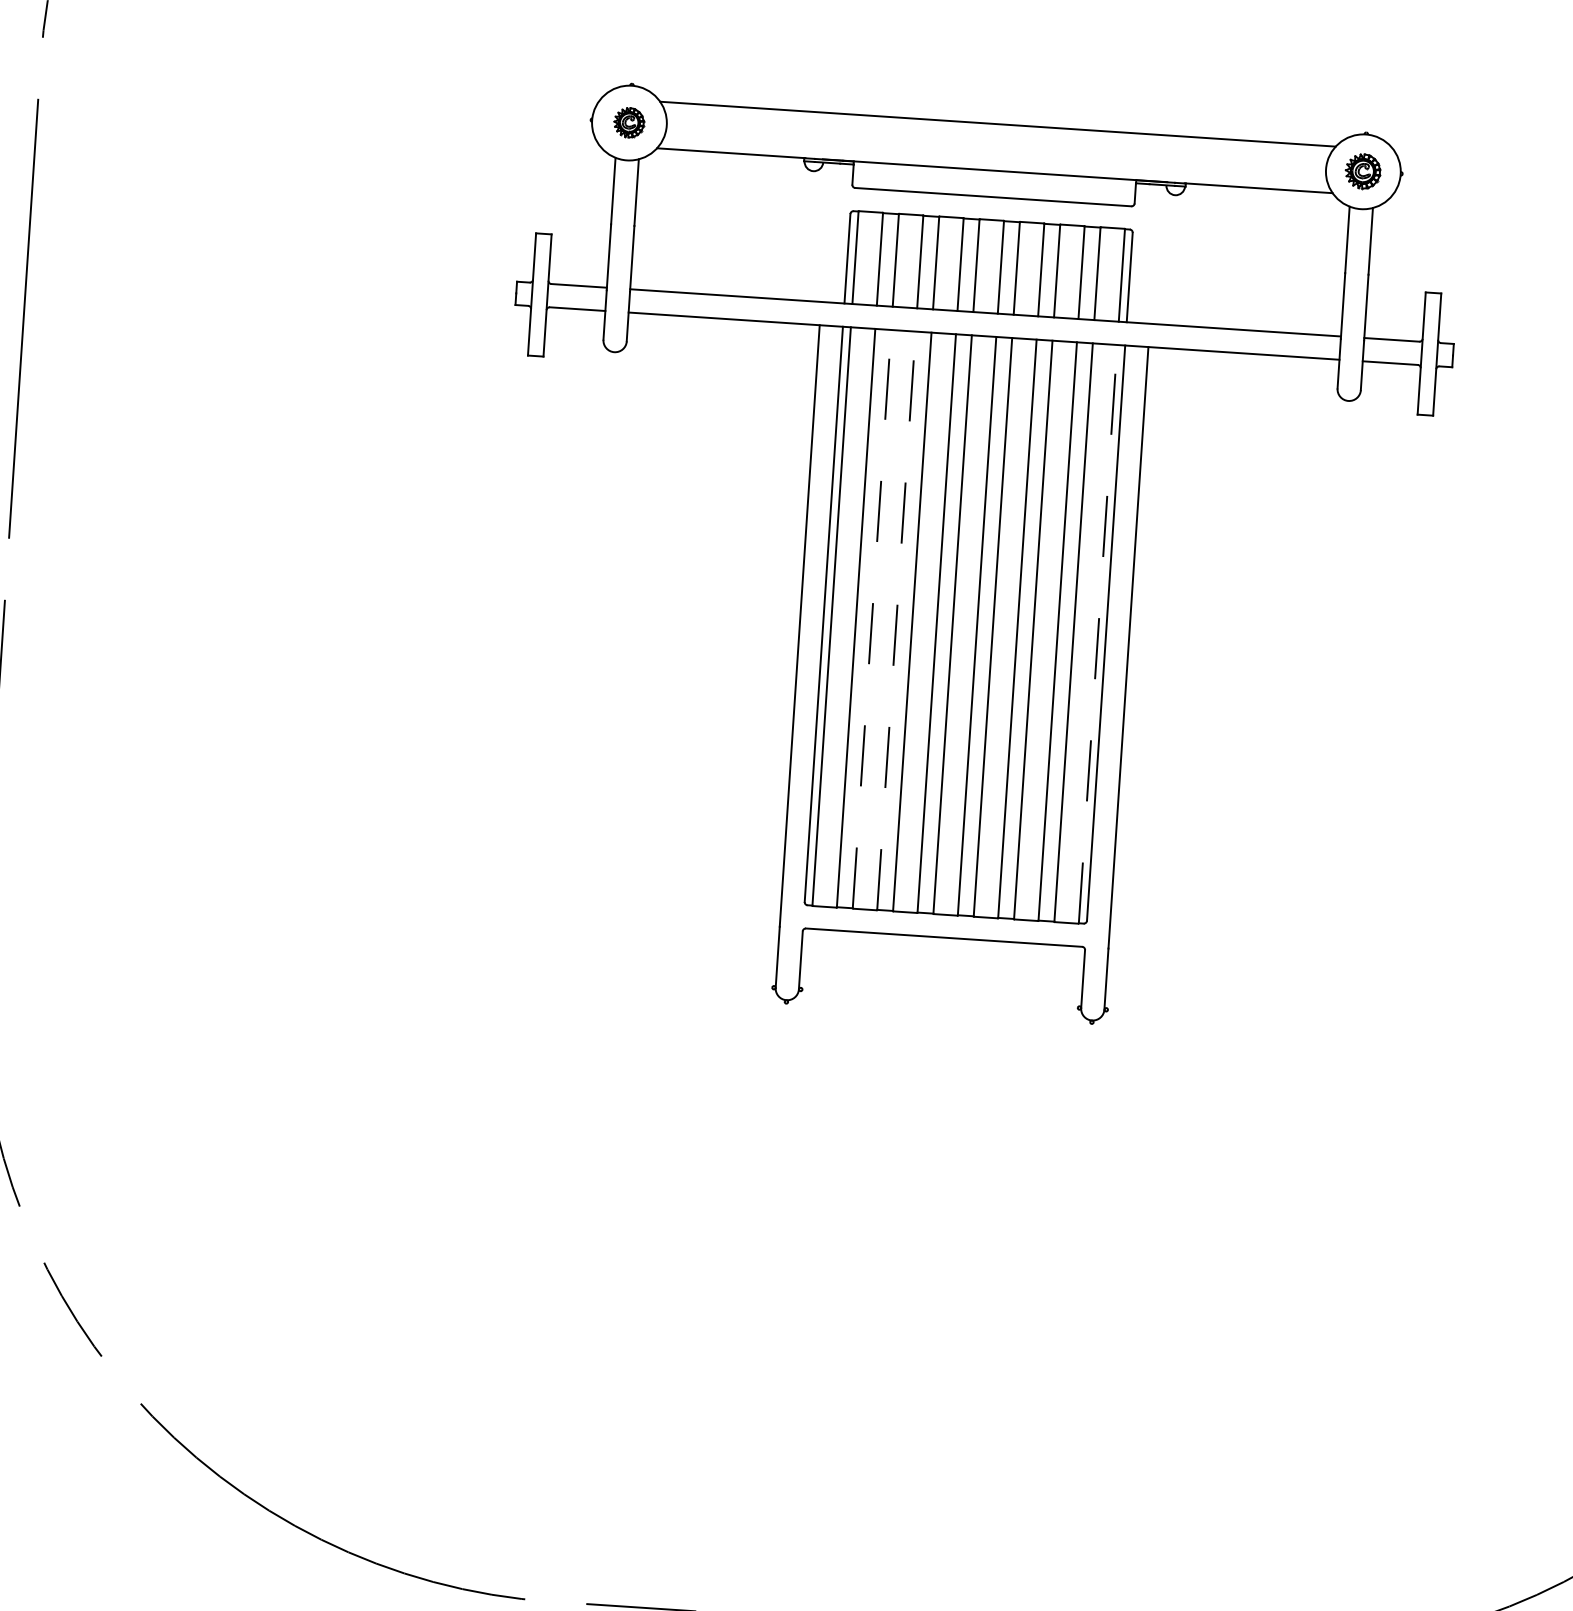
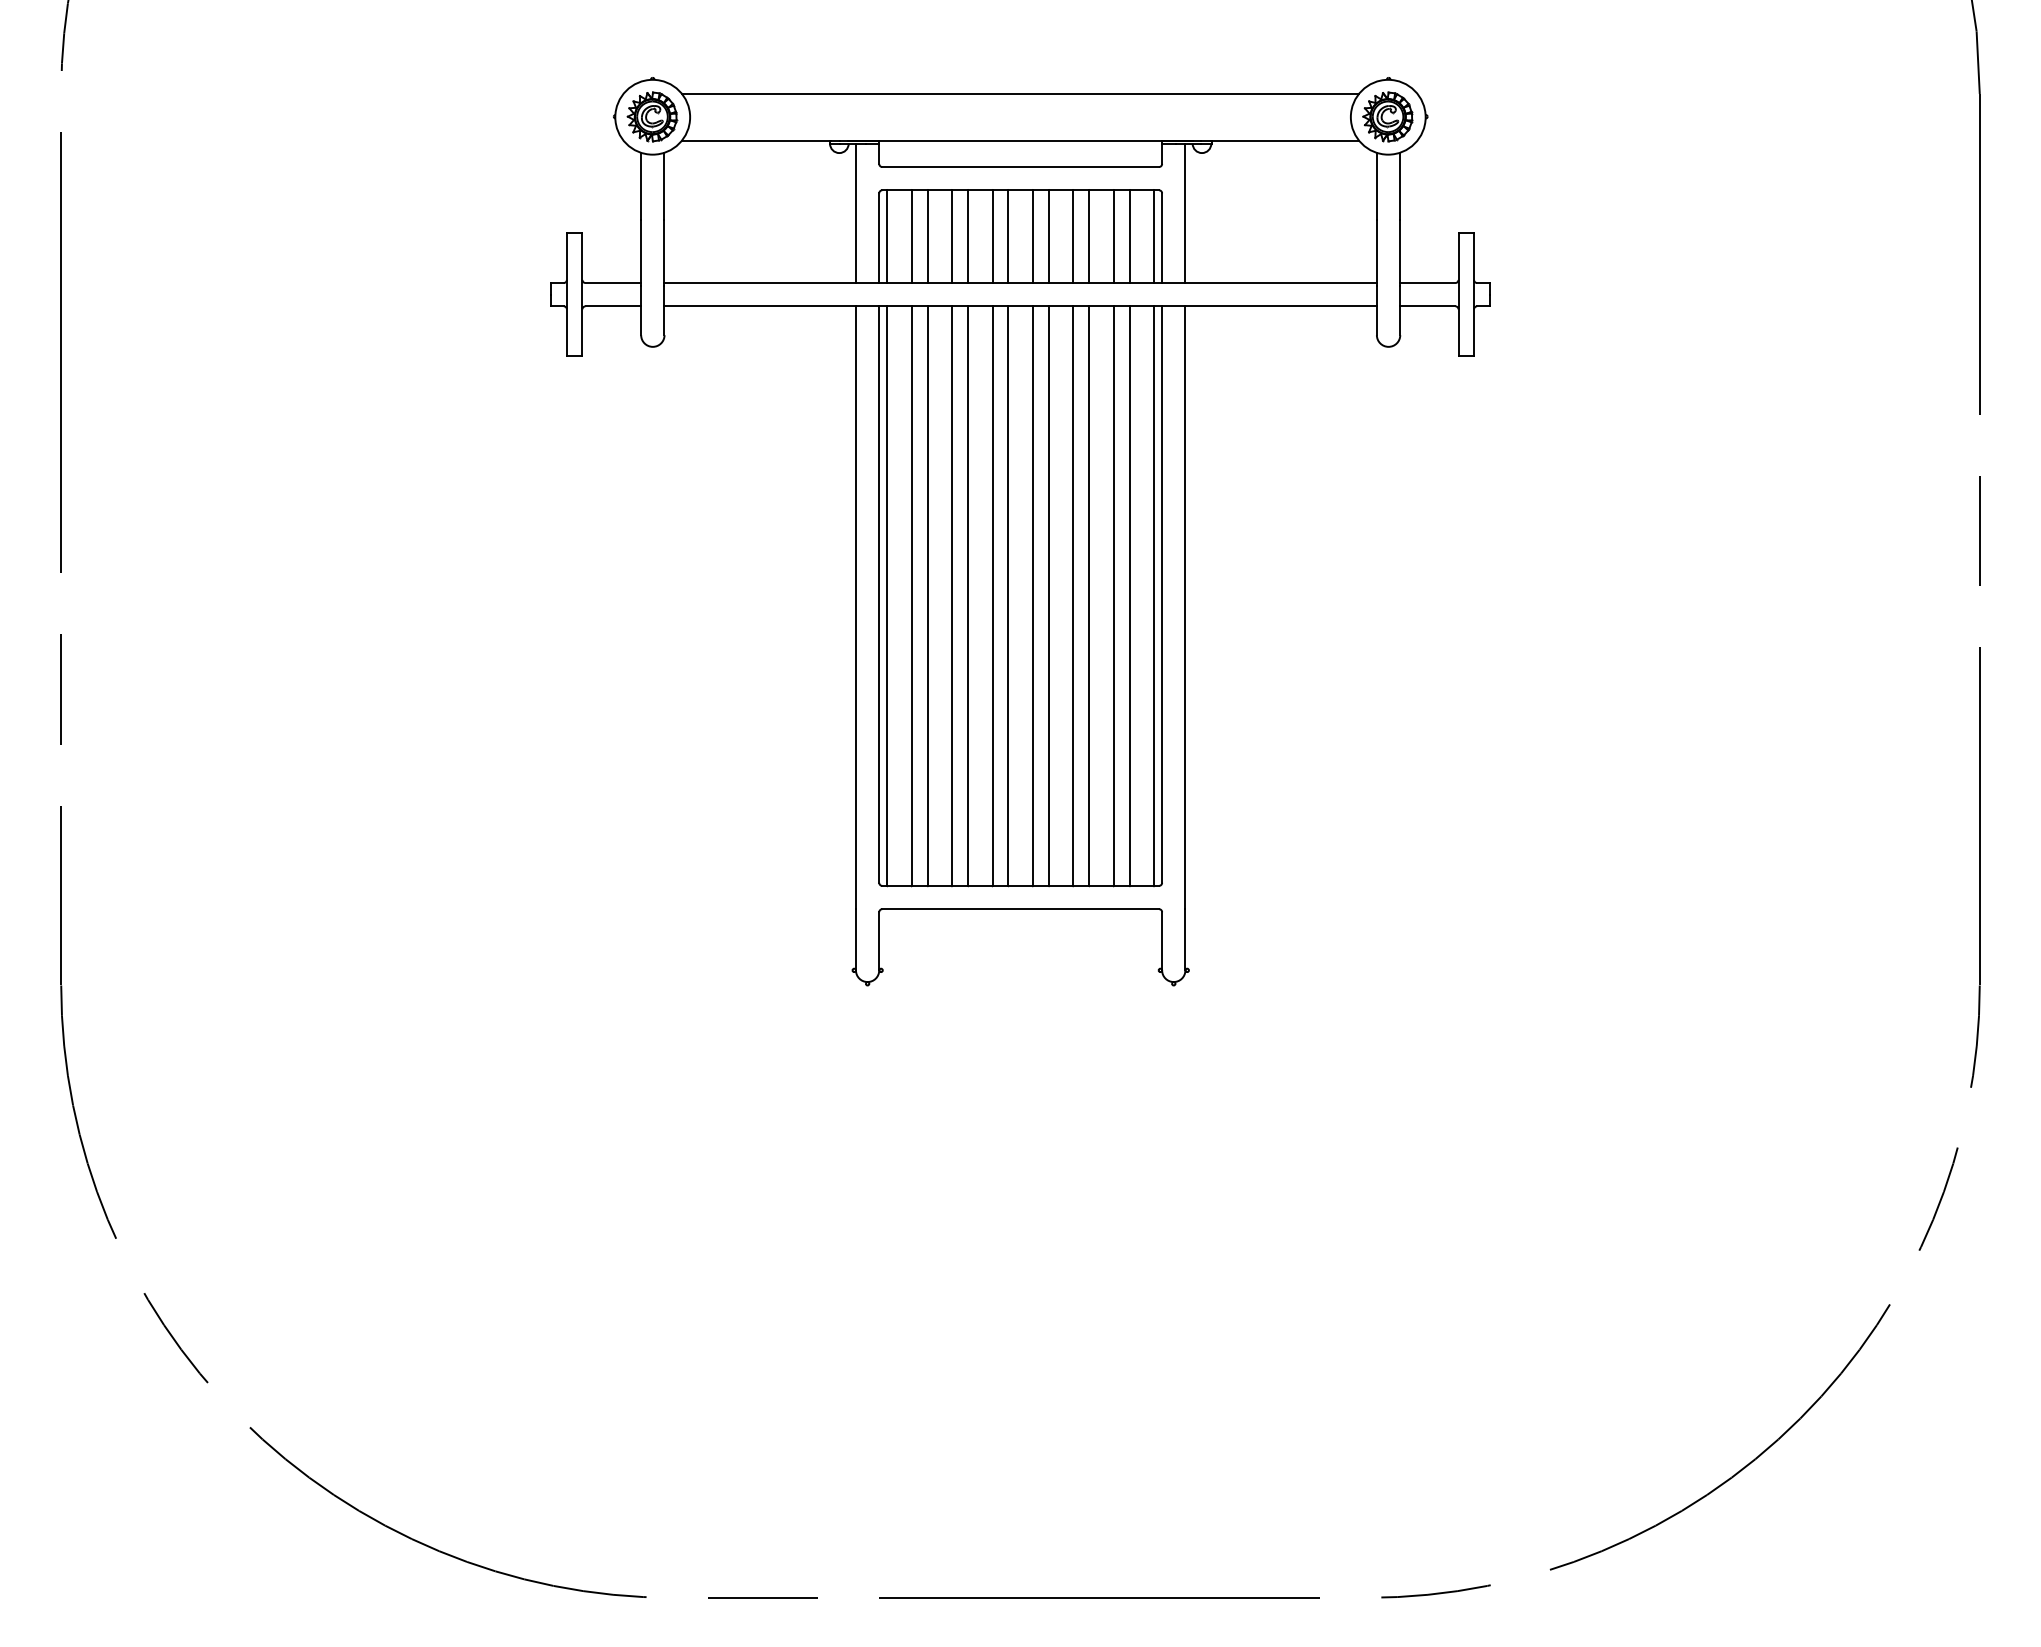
part: (629, 122) -> (652, 116), size x1.67
part: (1362, 171) -> (1387, 116), size x1.43
line: (825, 232) -> (855, 213), added
line: (1154, 254) -> (1185, 213), added
line: (871, 619) -> (927, 596), dashed -> solid
line: (896, 621) -> (952, 596), dashed -> solid
line: (1098, 634) -> (1154, 596), dashed -> solid

